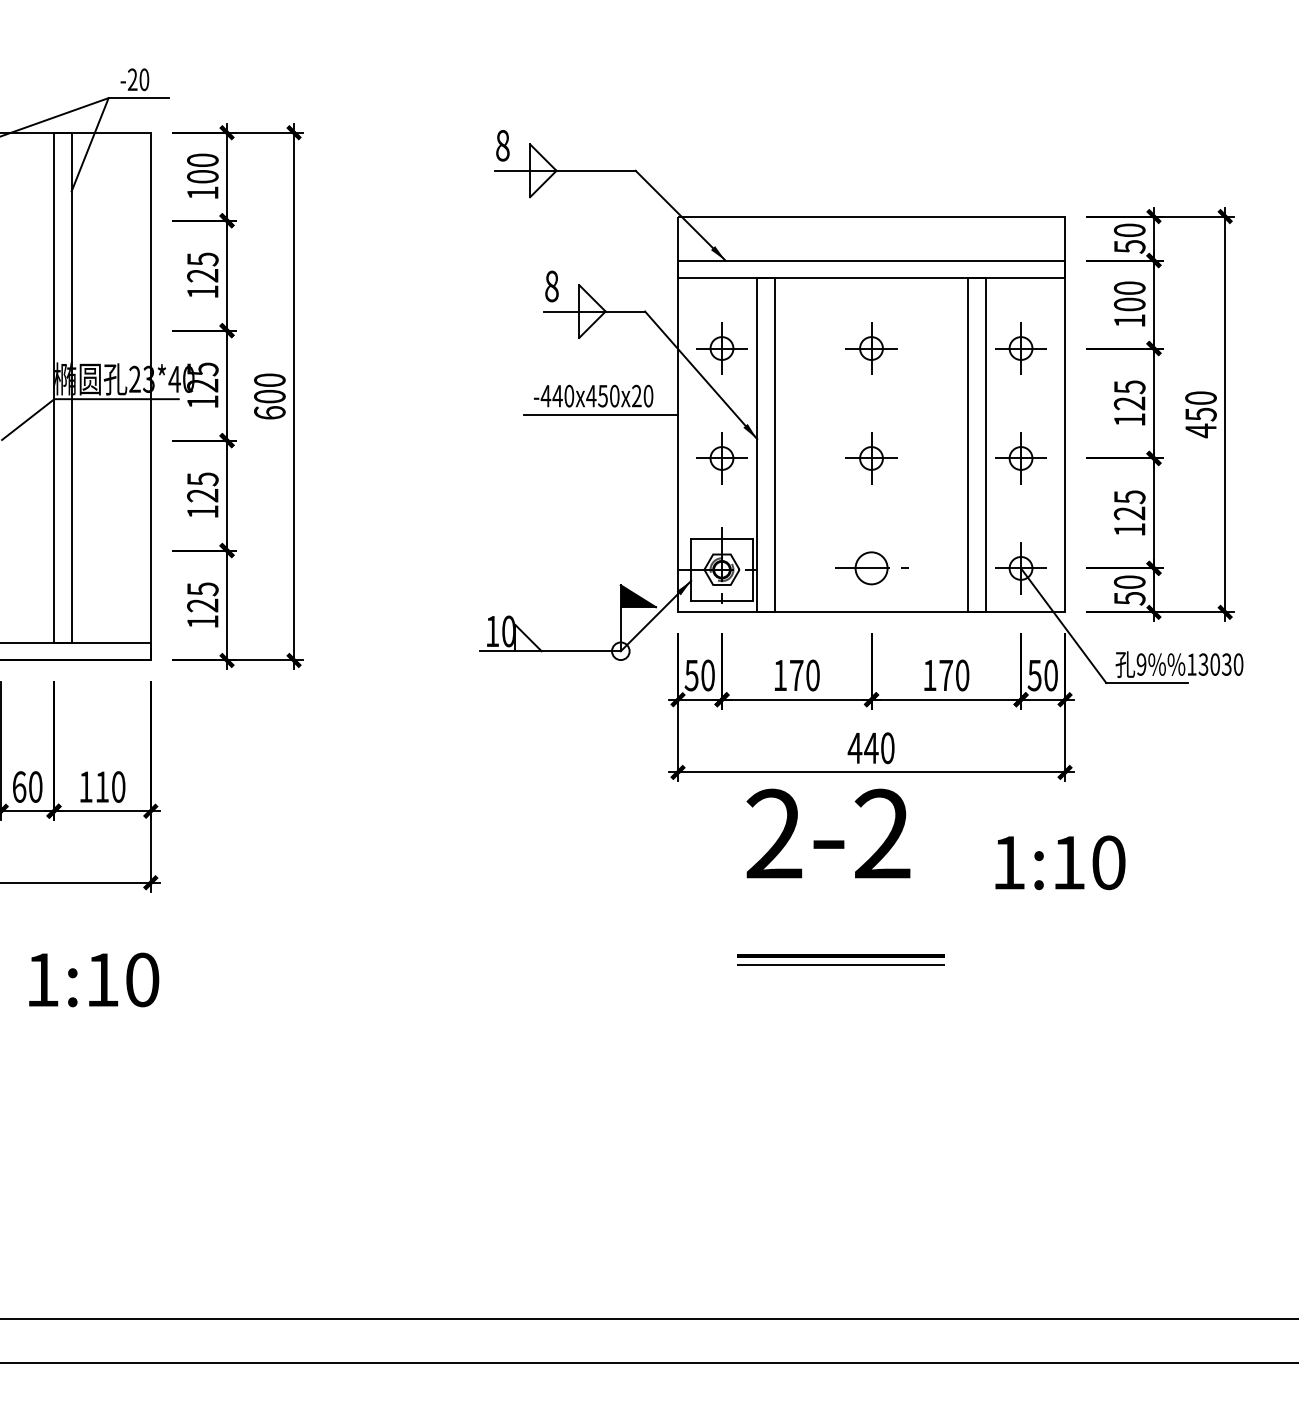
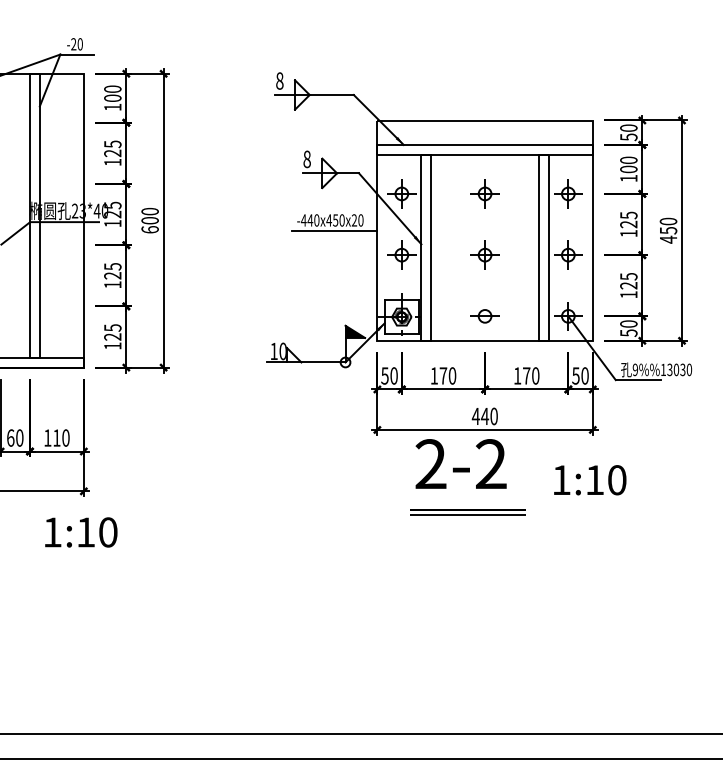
part: (870, 568) -> (484, 316), size x0.71
part: (839, 960) -> (467, 512), moved
text: (94, 980) -> (81, 532), moved

